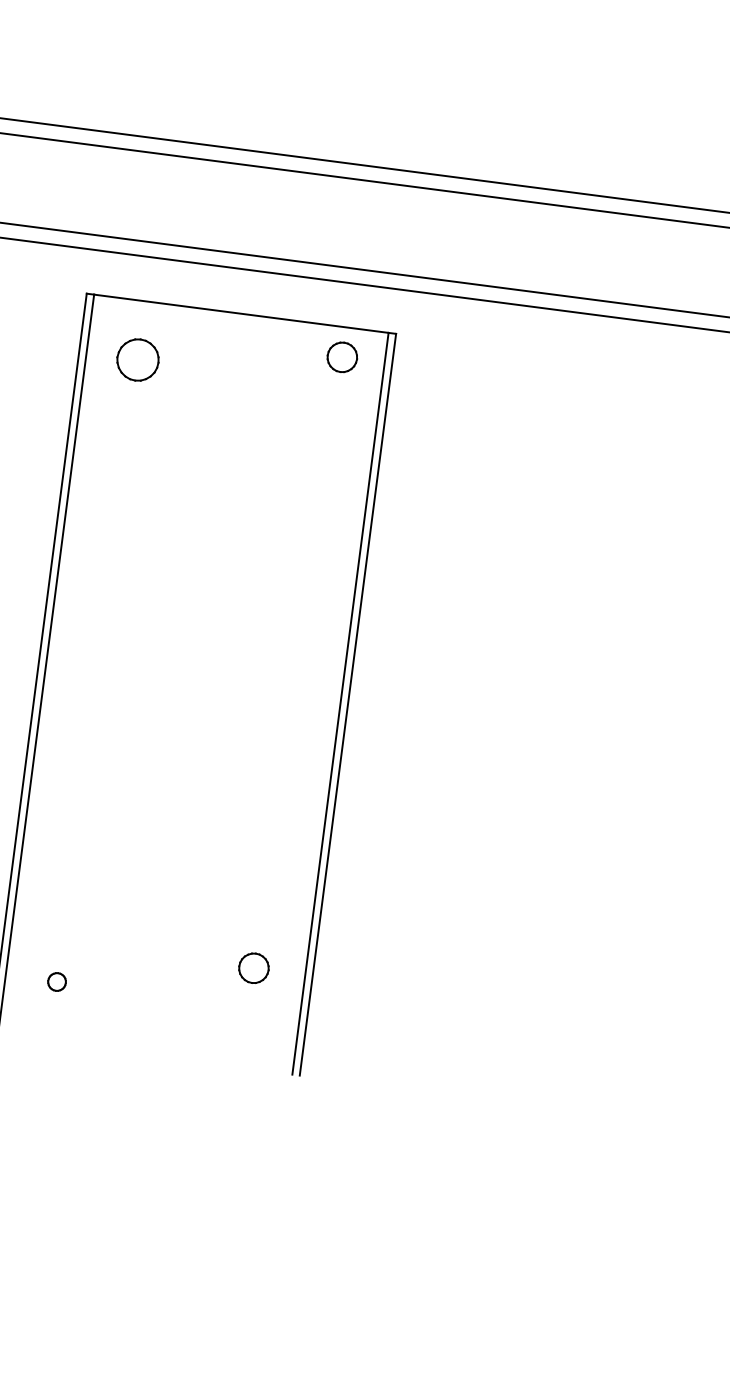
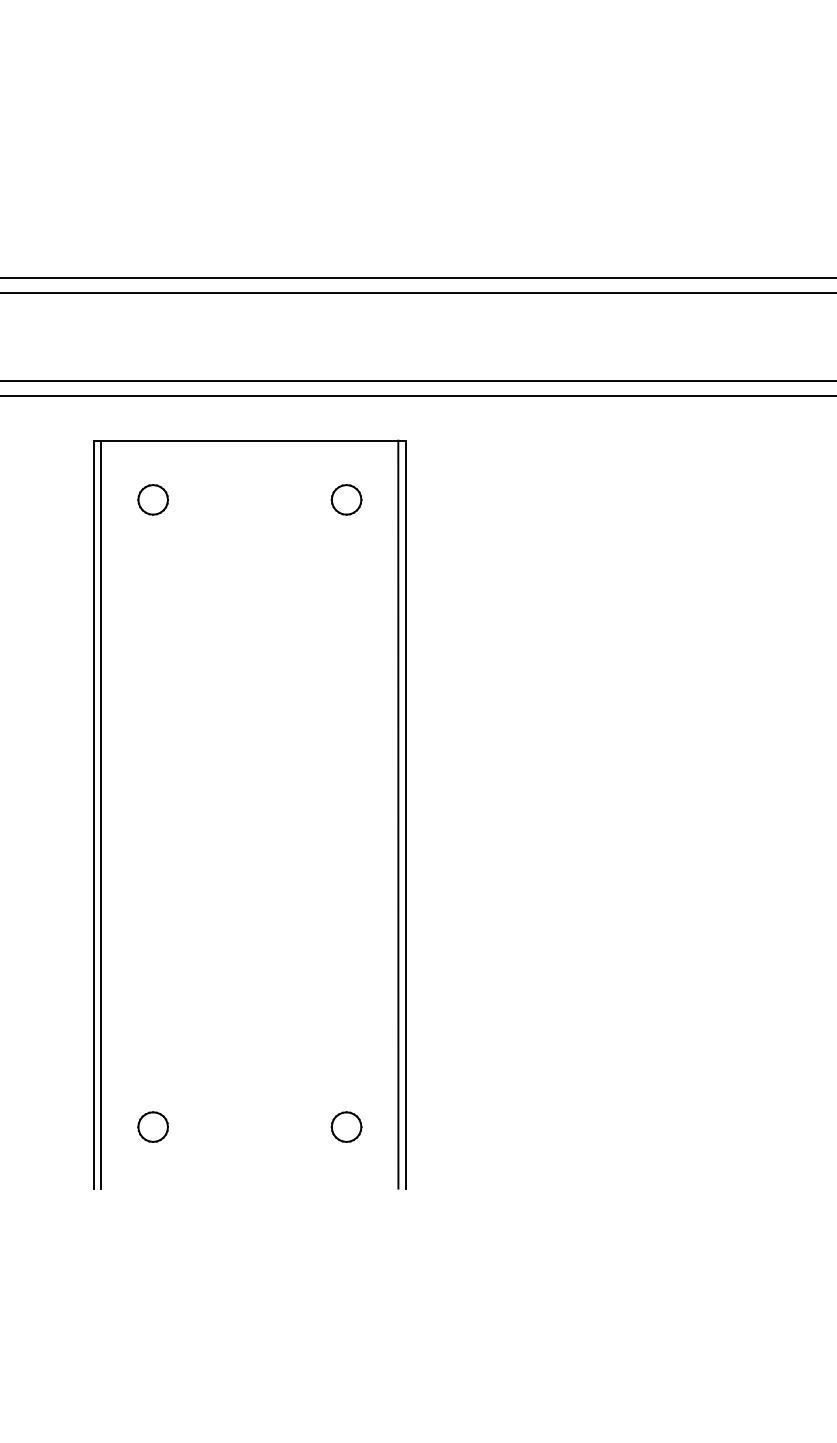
part: (342, 356) -> (346, 499), moved
part: (137, 359) -> (152, 499), size x0.71
part: (253, 967) -> (346, 1126), moved
part: (56, 981) -> (152, 1126), size x1.67

